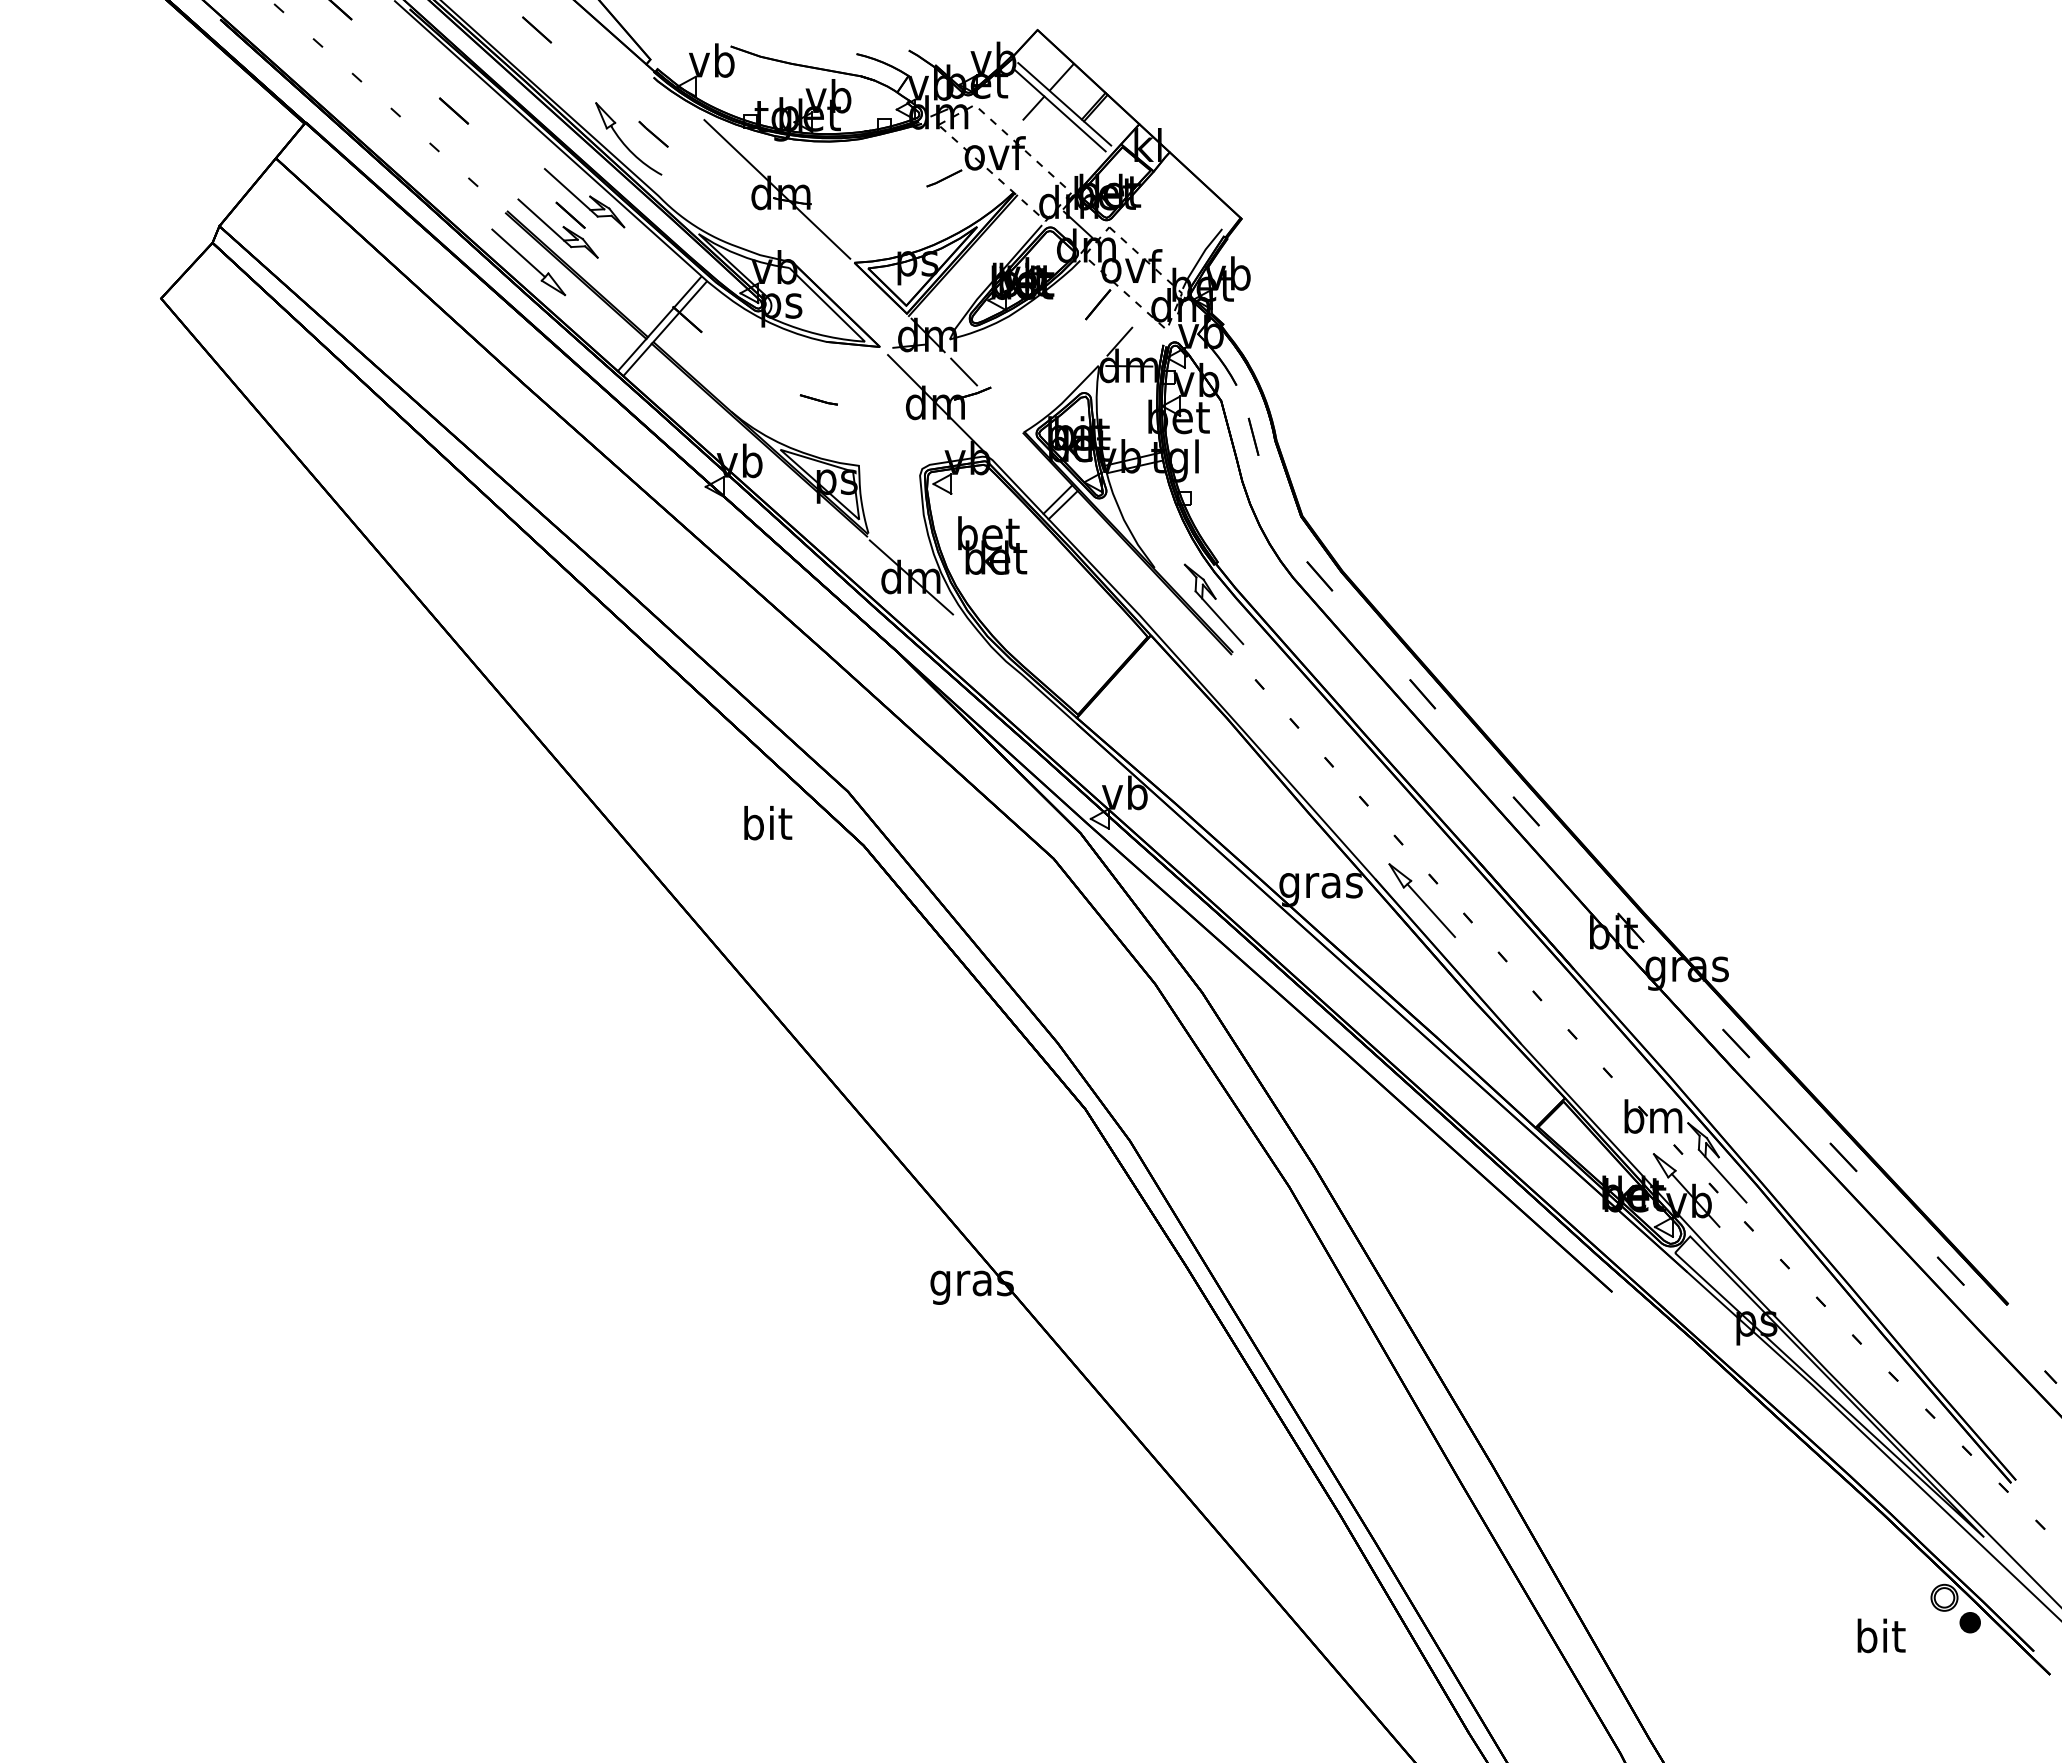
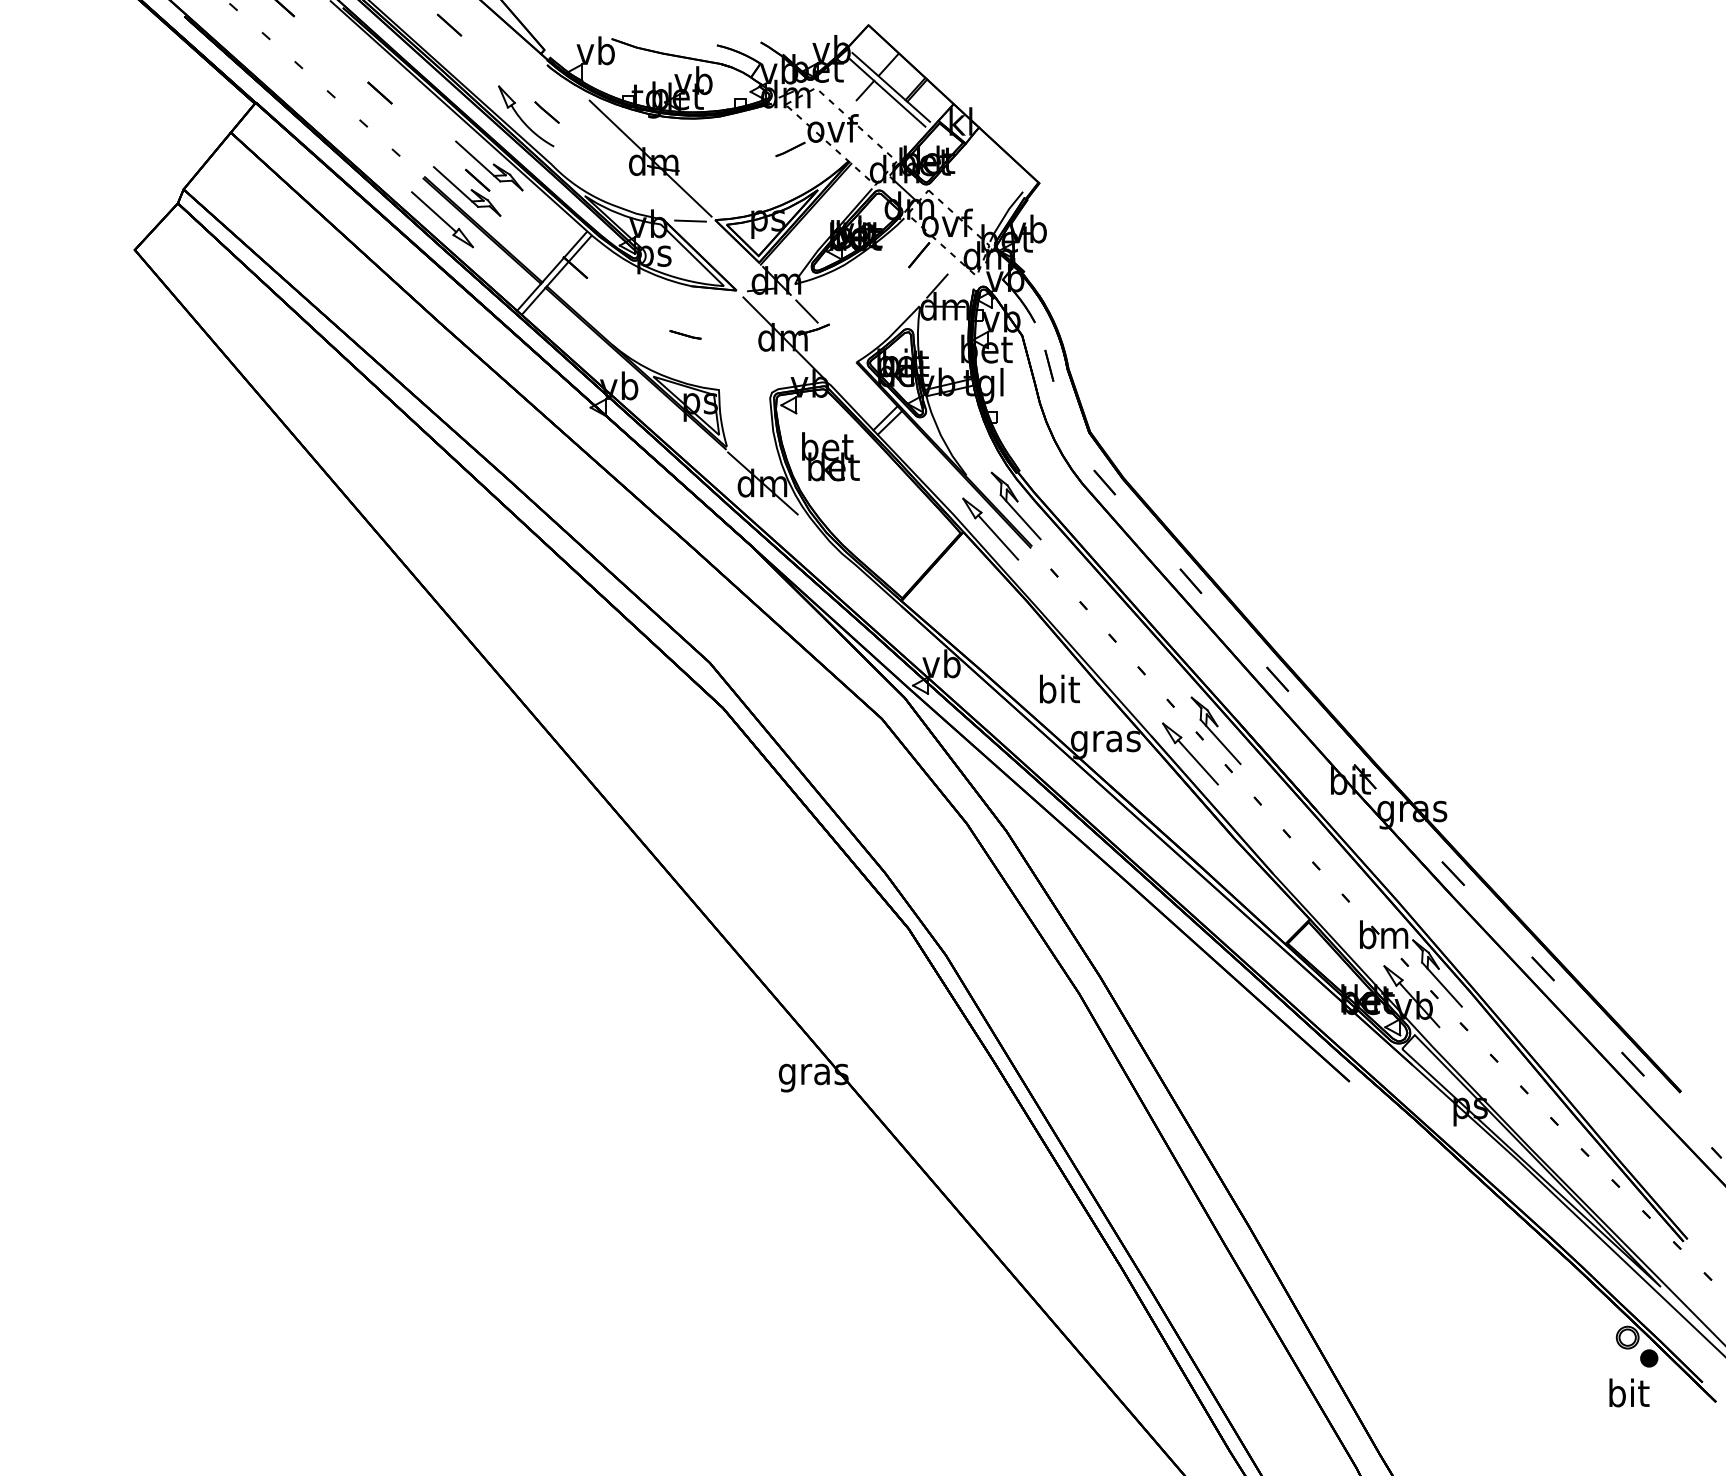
line: (824, 263) -> (690, 220), added
part: (1183, 631) -> (990, 528), added
text: (768, 823) -> (1060, 689), moved
part: (1452, 872) -> (1215, 730), added
text: (1881, 1635) -> (1629, 1392), moved

